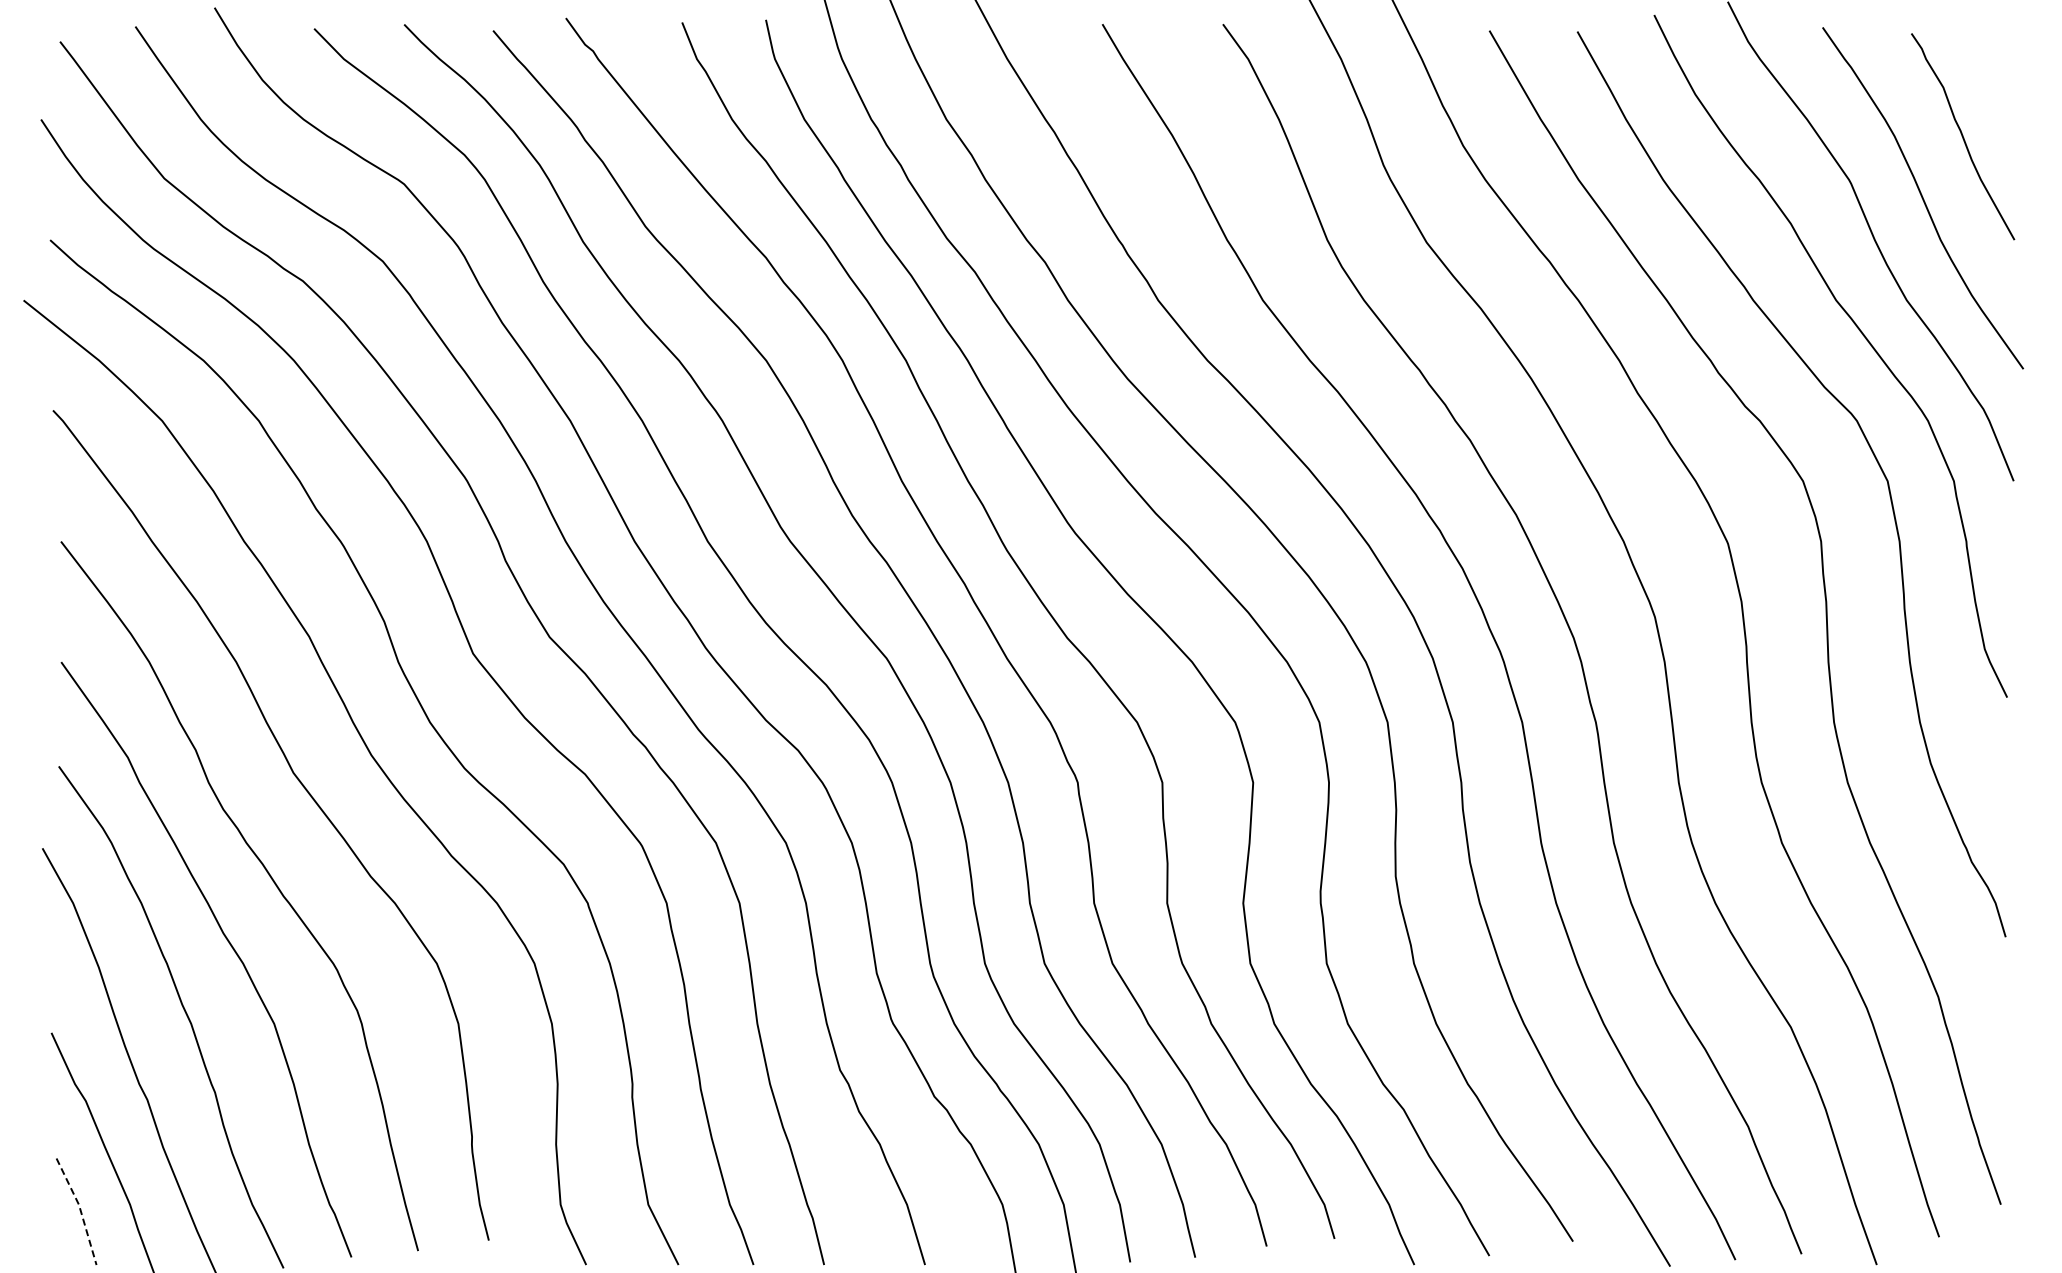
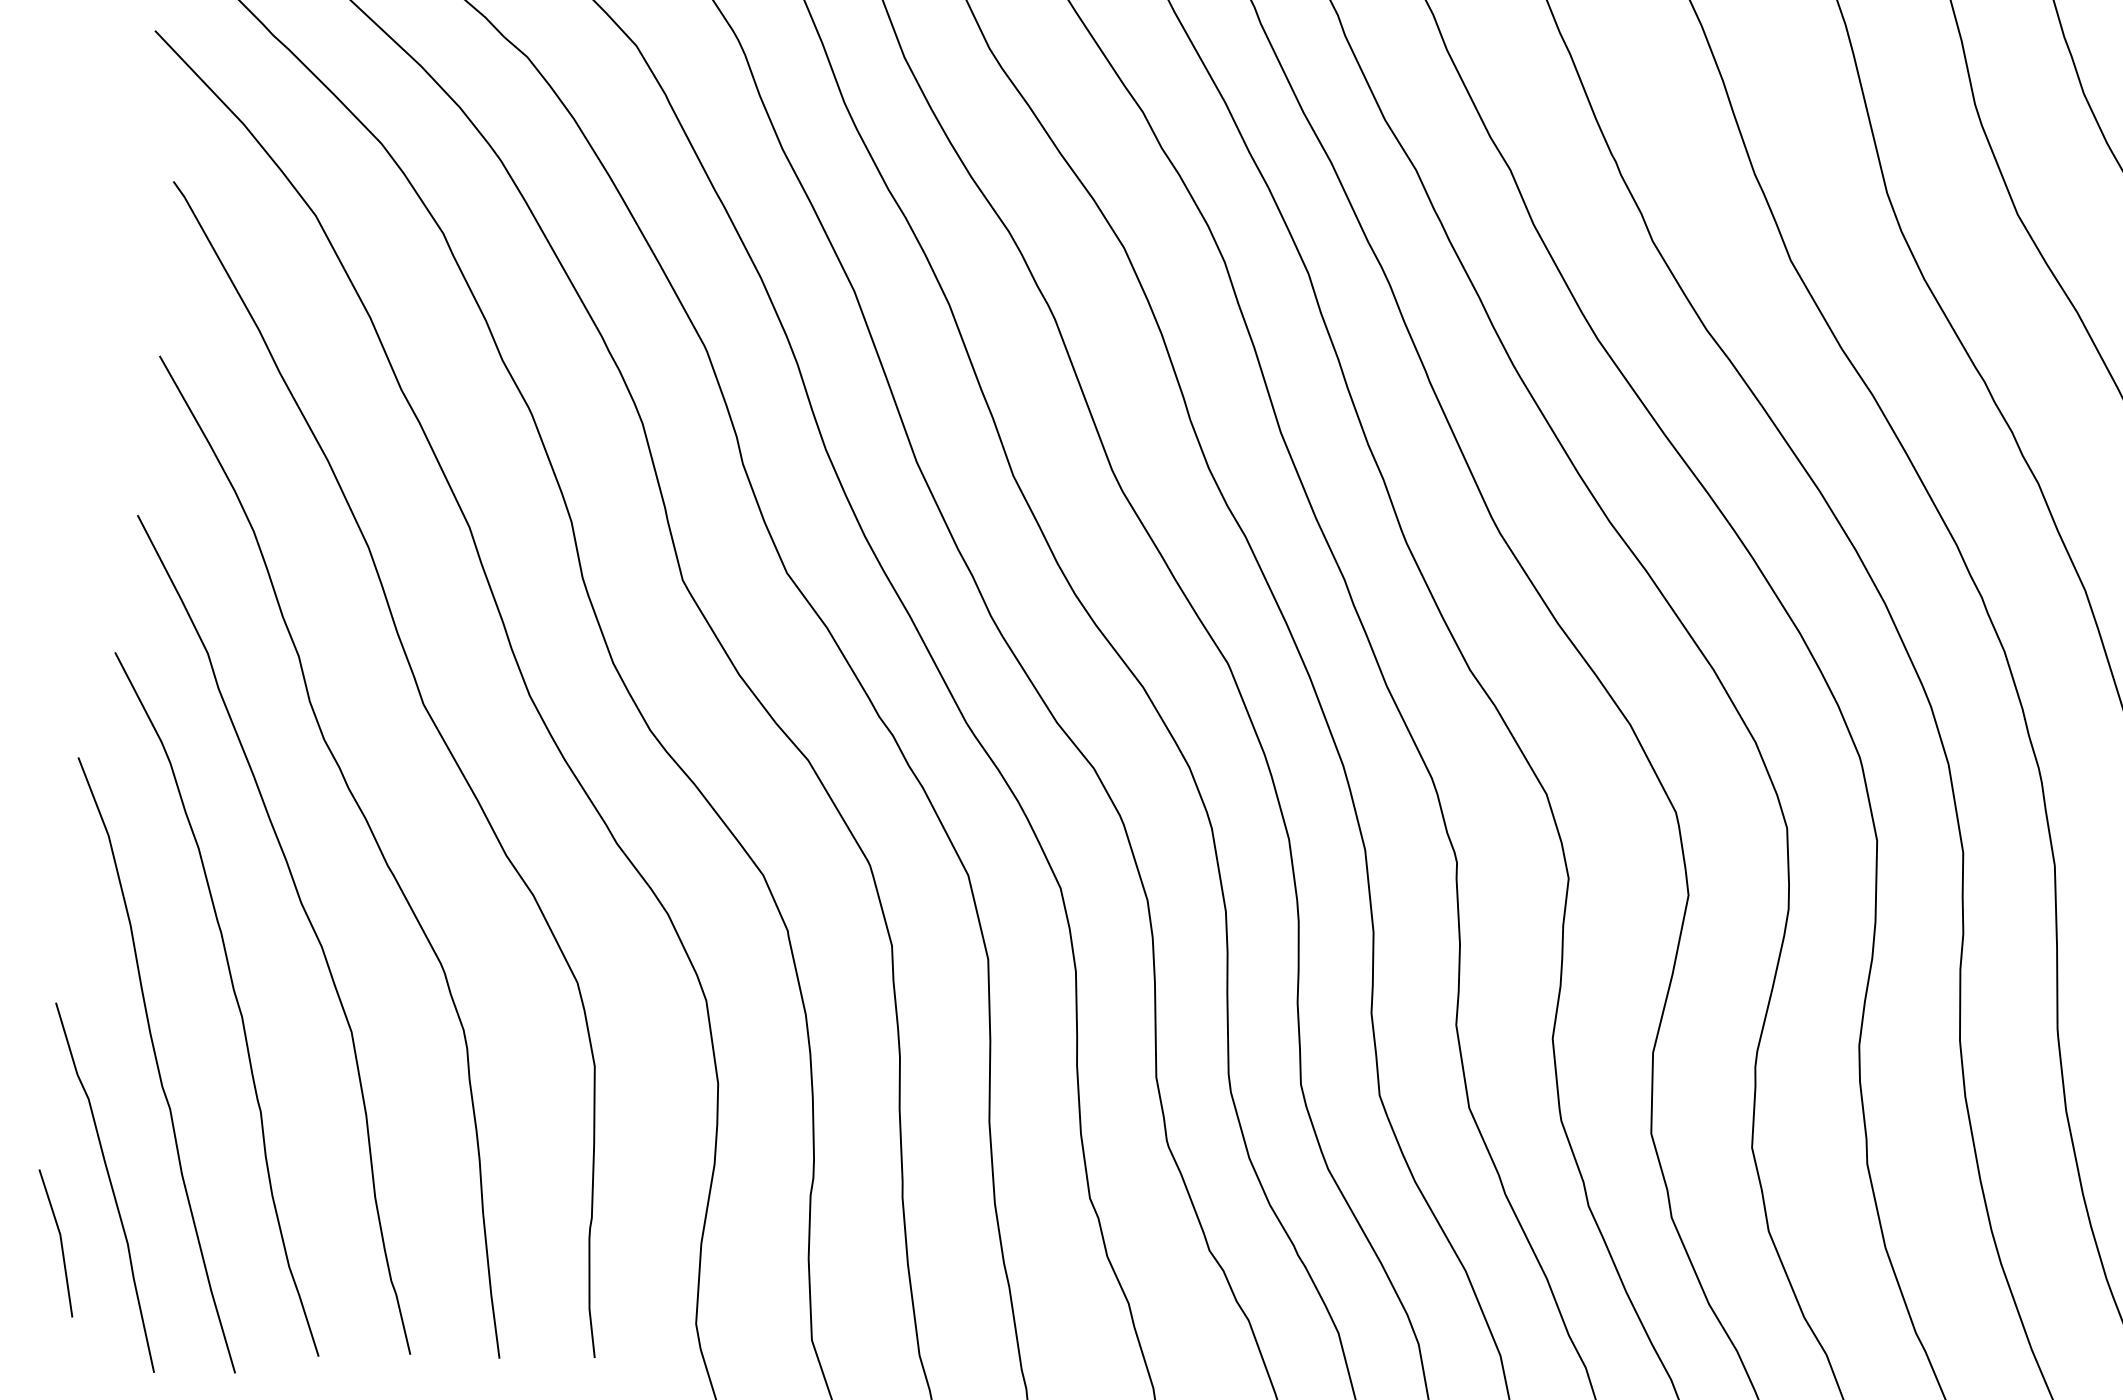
line: (80, 1209) -> (61, 1241), dashed -> solid

